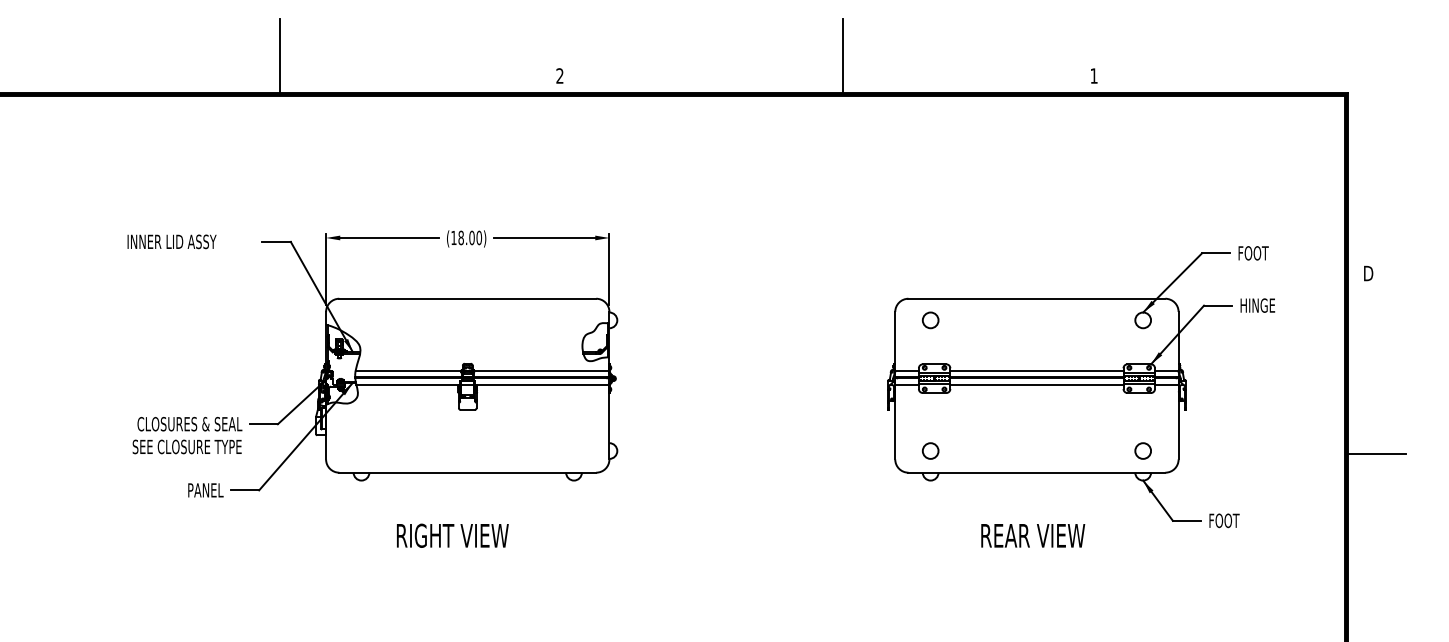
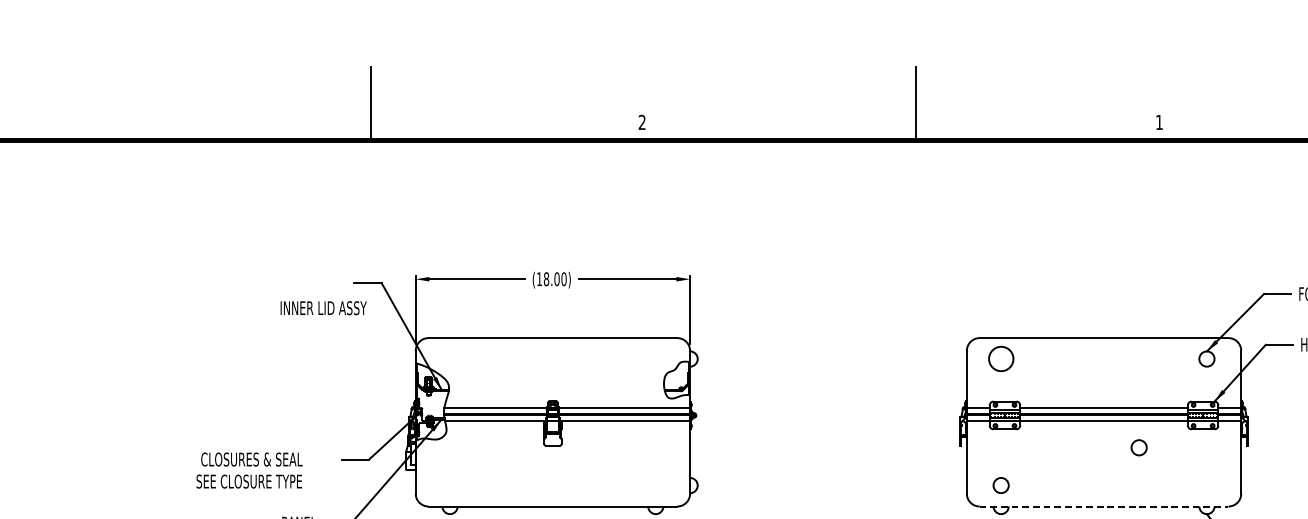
text: (171, 241) -> (323, 307), moved
circle: (930, 320) -> (1000, 359), size x1.6
text: (187, 435) -> (249, 470), moved
circle: (1142, 450) -> (1138, 447), moved
line: (1037, 472) -> (1104, 506), solid -> dashed

